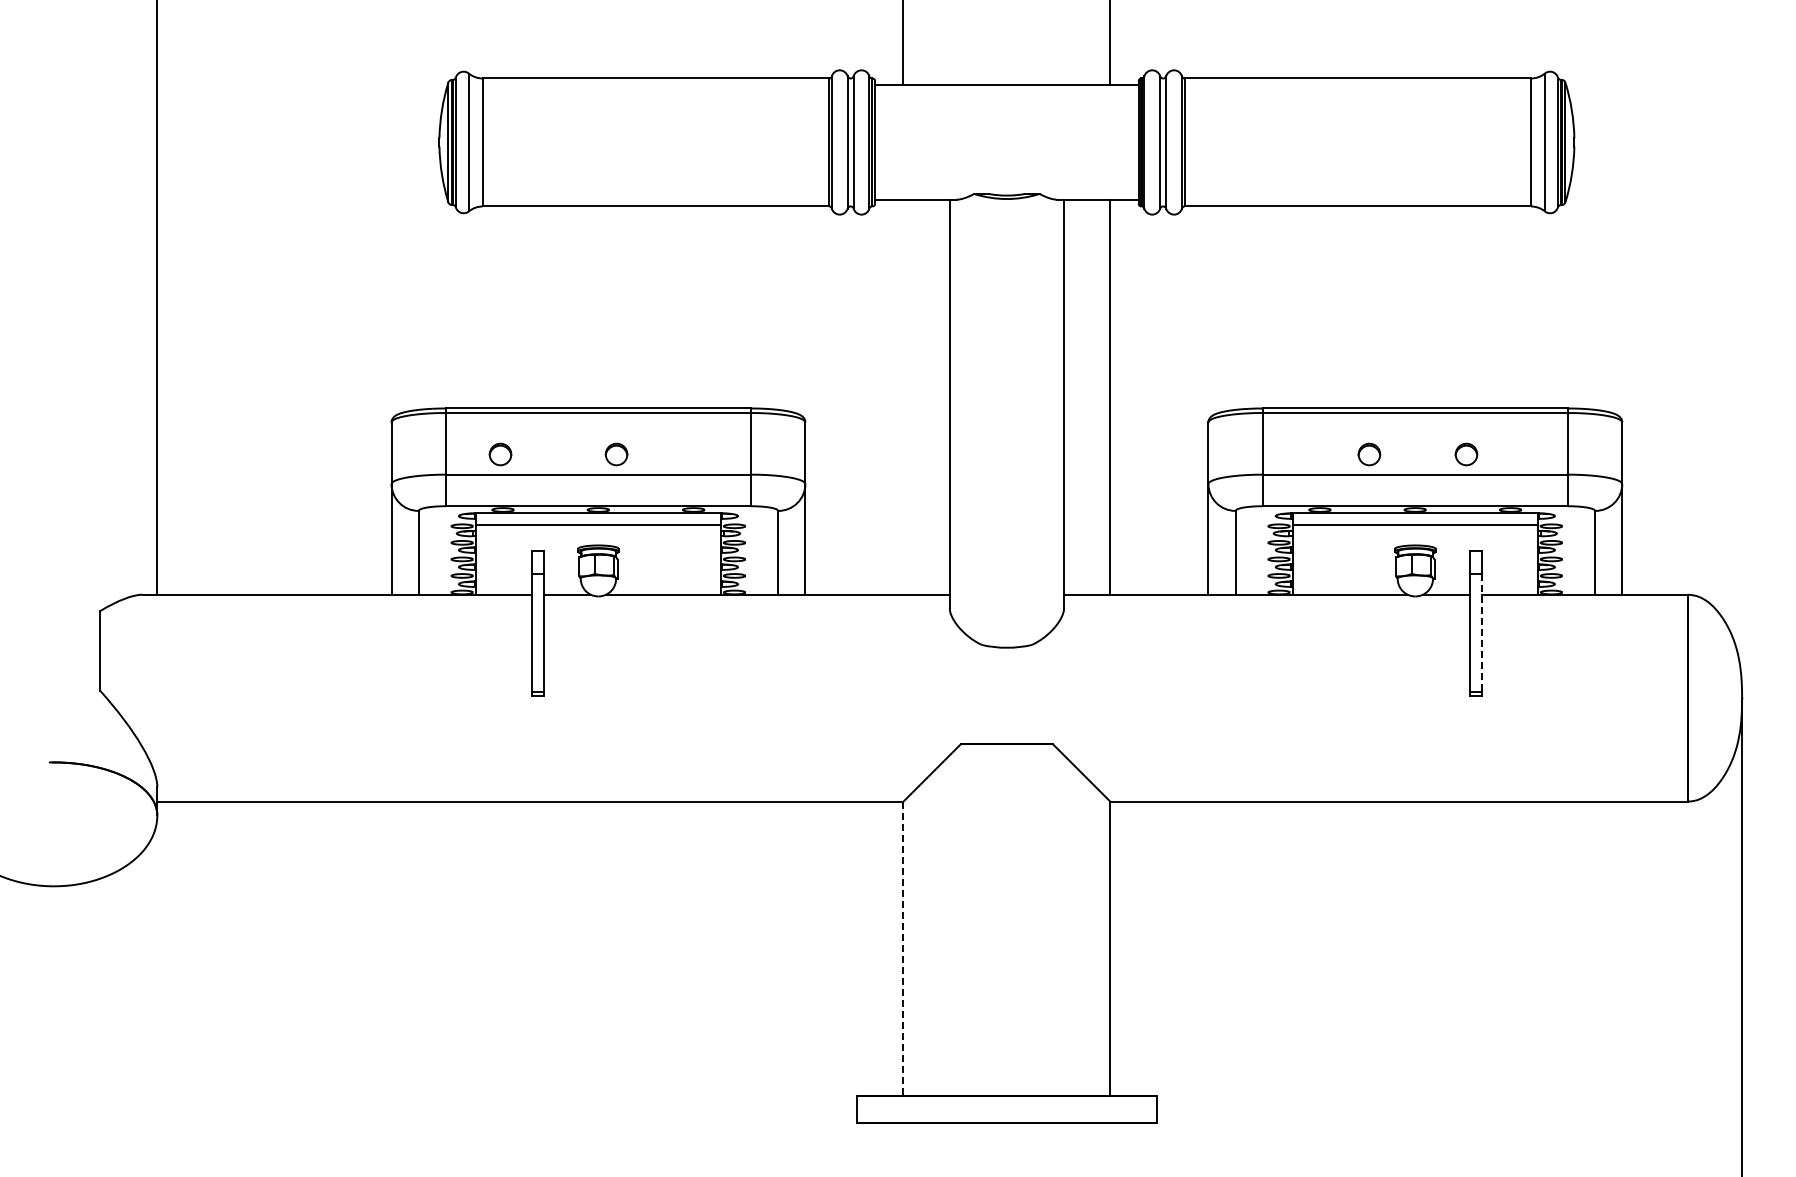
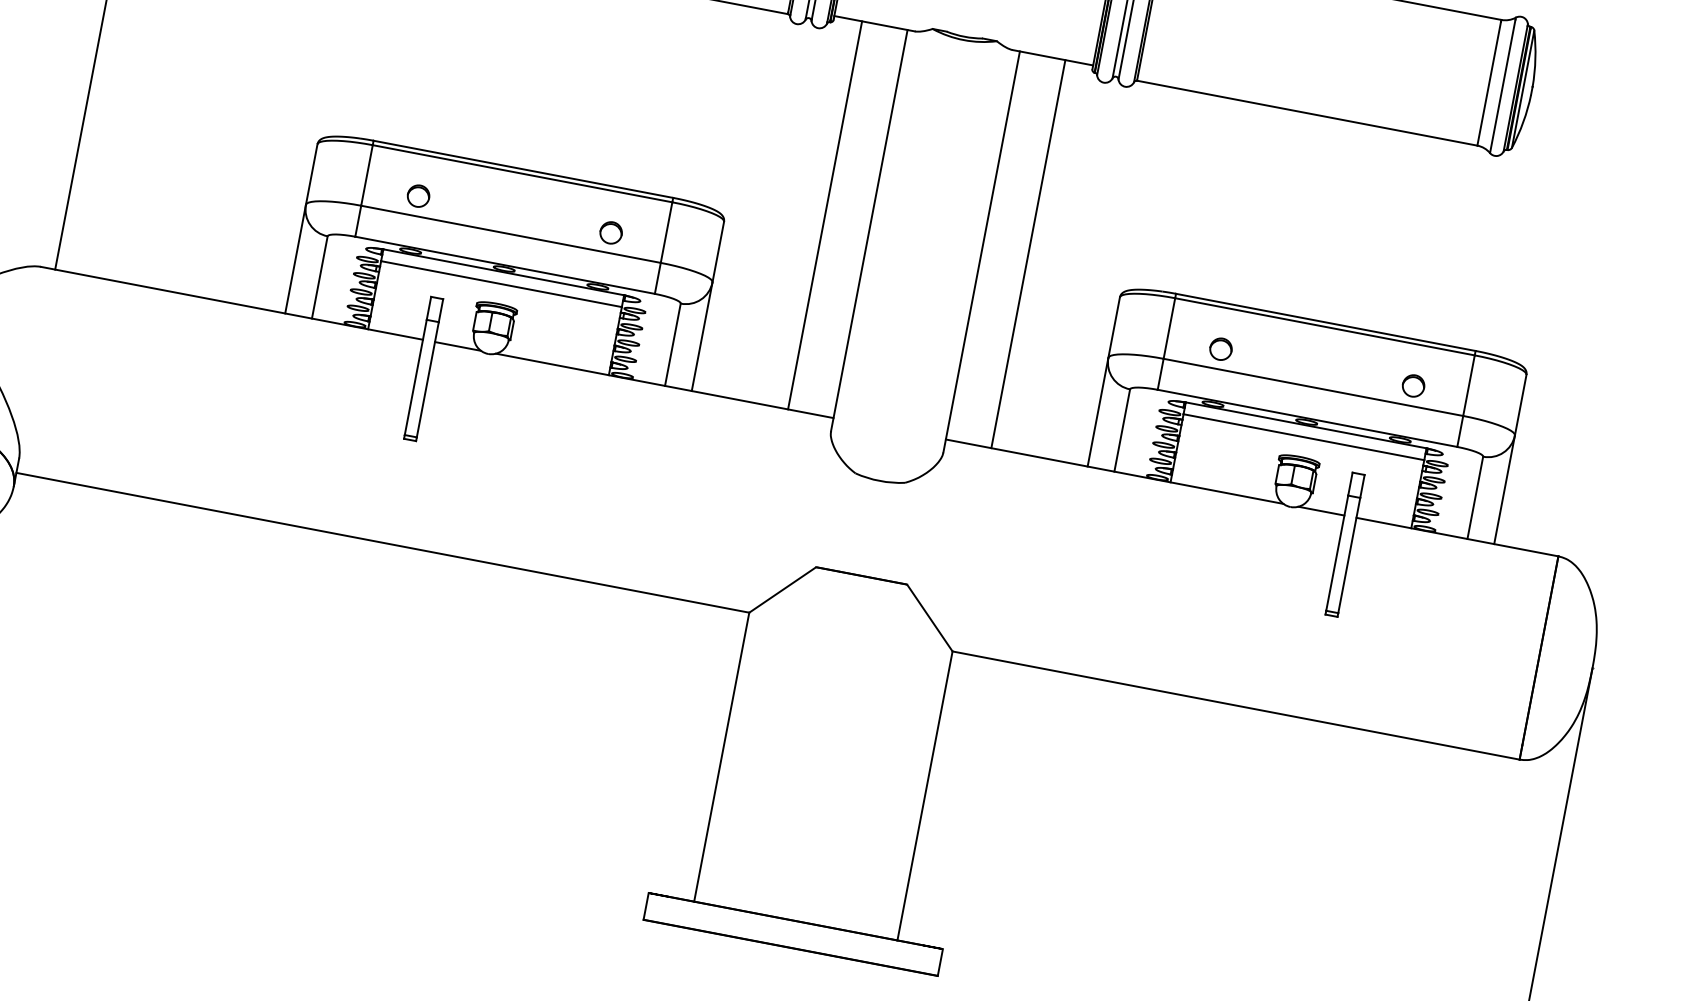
line: (903, 396) -> (825, 214), added
part: (616, 454) -> (611, 232), moved
part: (1369, 454) -> (1221, 349), moved
part: (1466, 454) -> (1413, 385), moved
line: (1482, 633) -> (1349, 556), dashed -> solid
line: (903, 949) -> (721, 757), dashed -> solid

